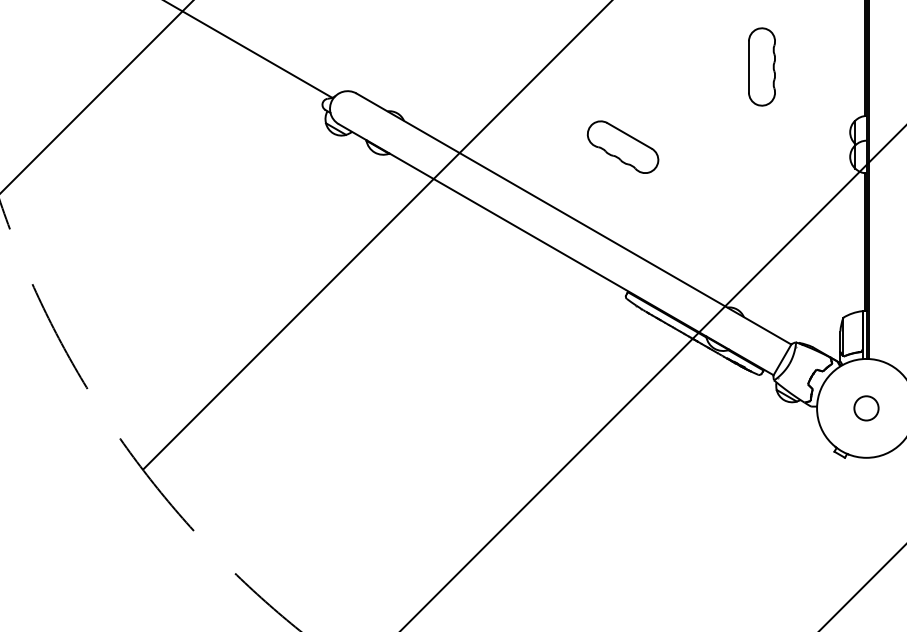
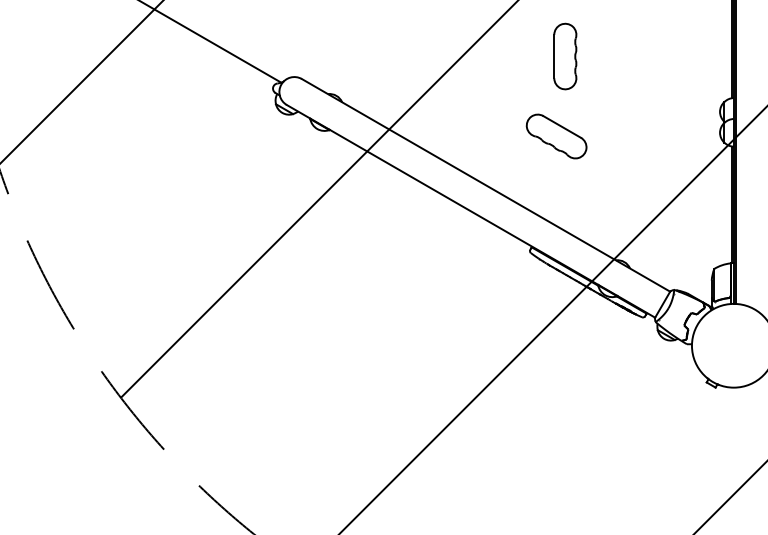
part: (762, 66) -> (565, 56), moved
part: (622, 147) -> (556, 136), moved
circle: (866, 408) -> (733, 345), removed

